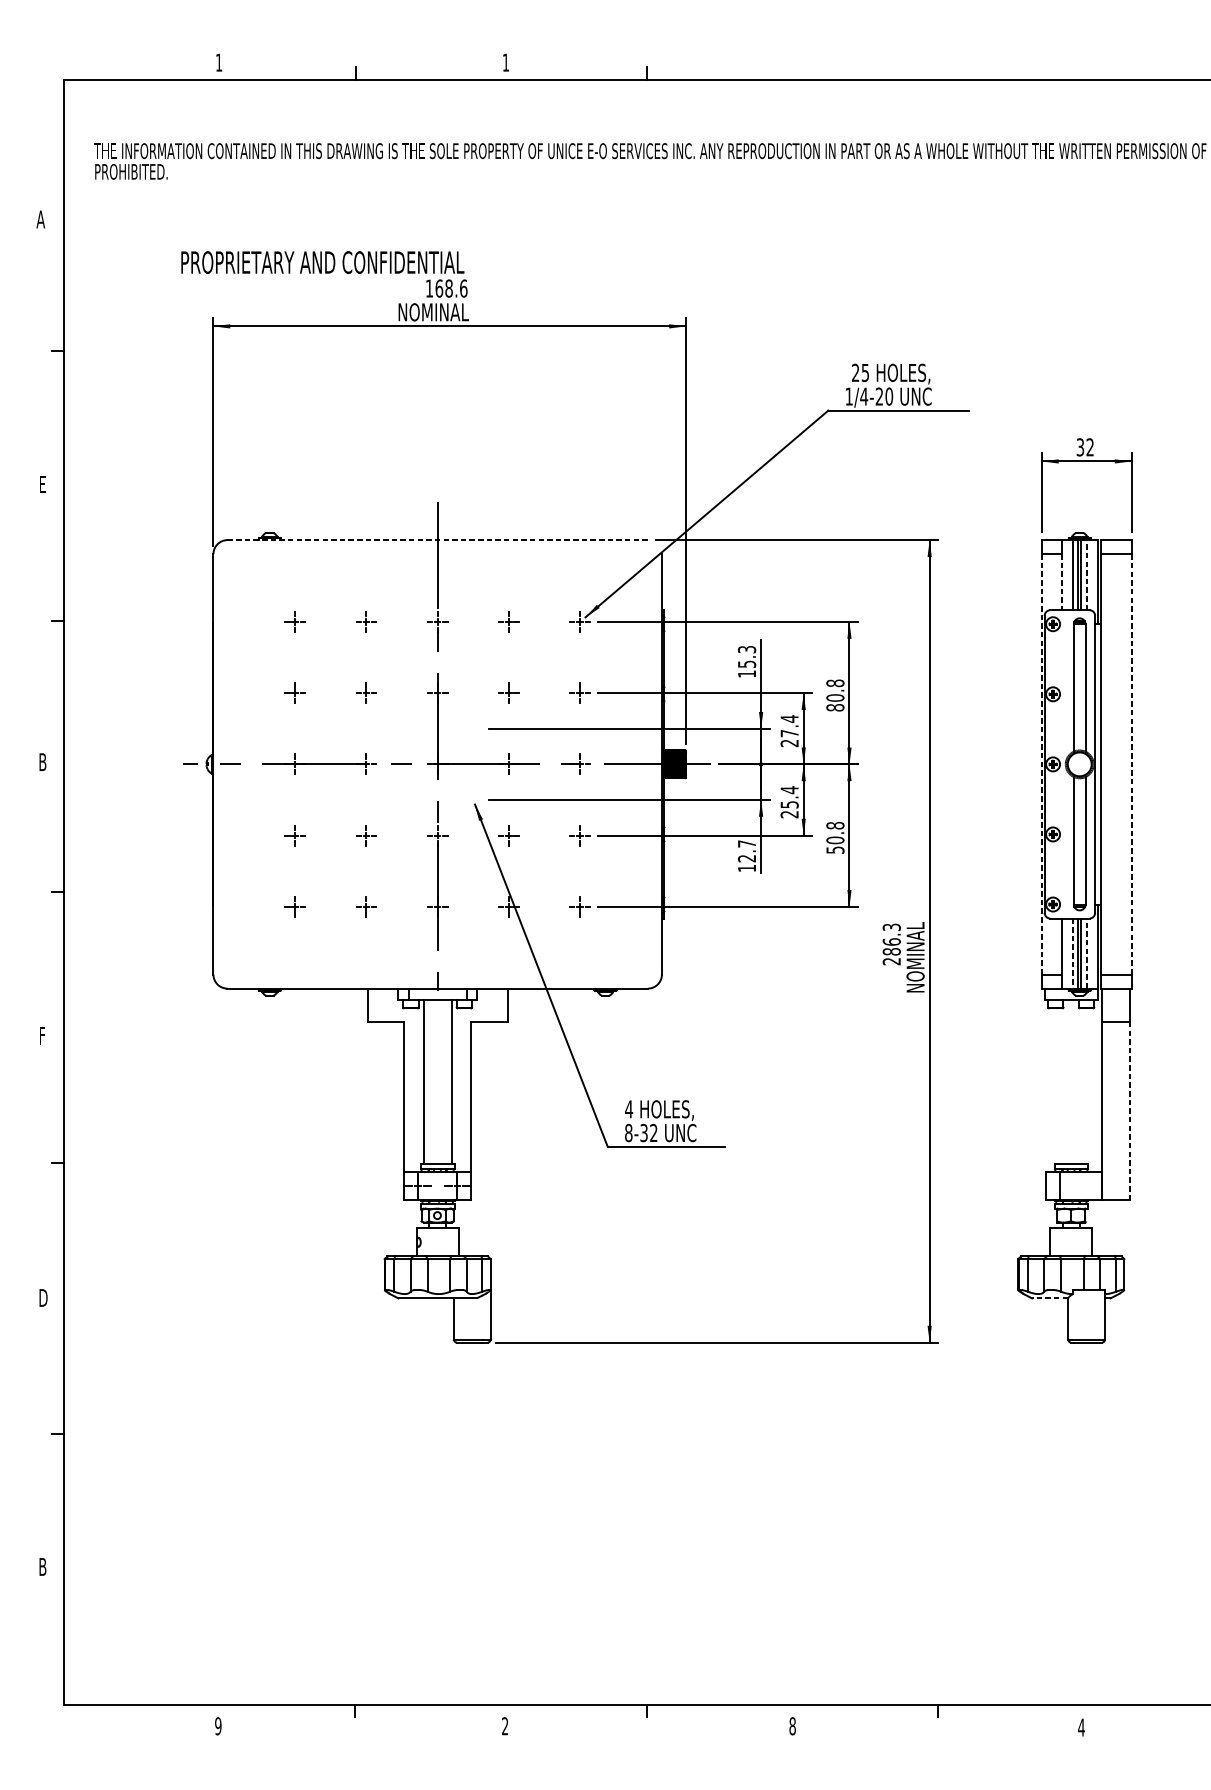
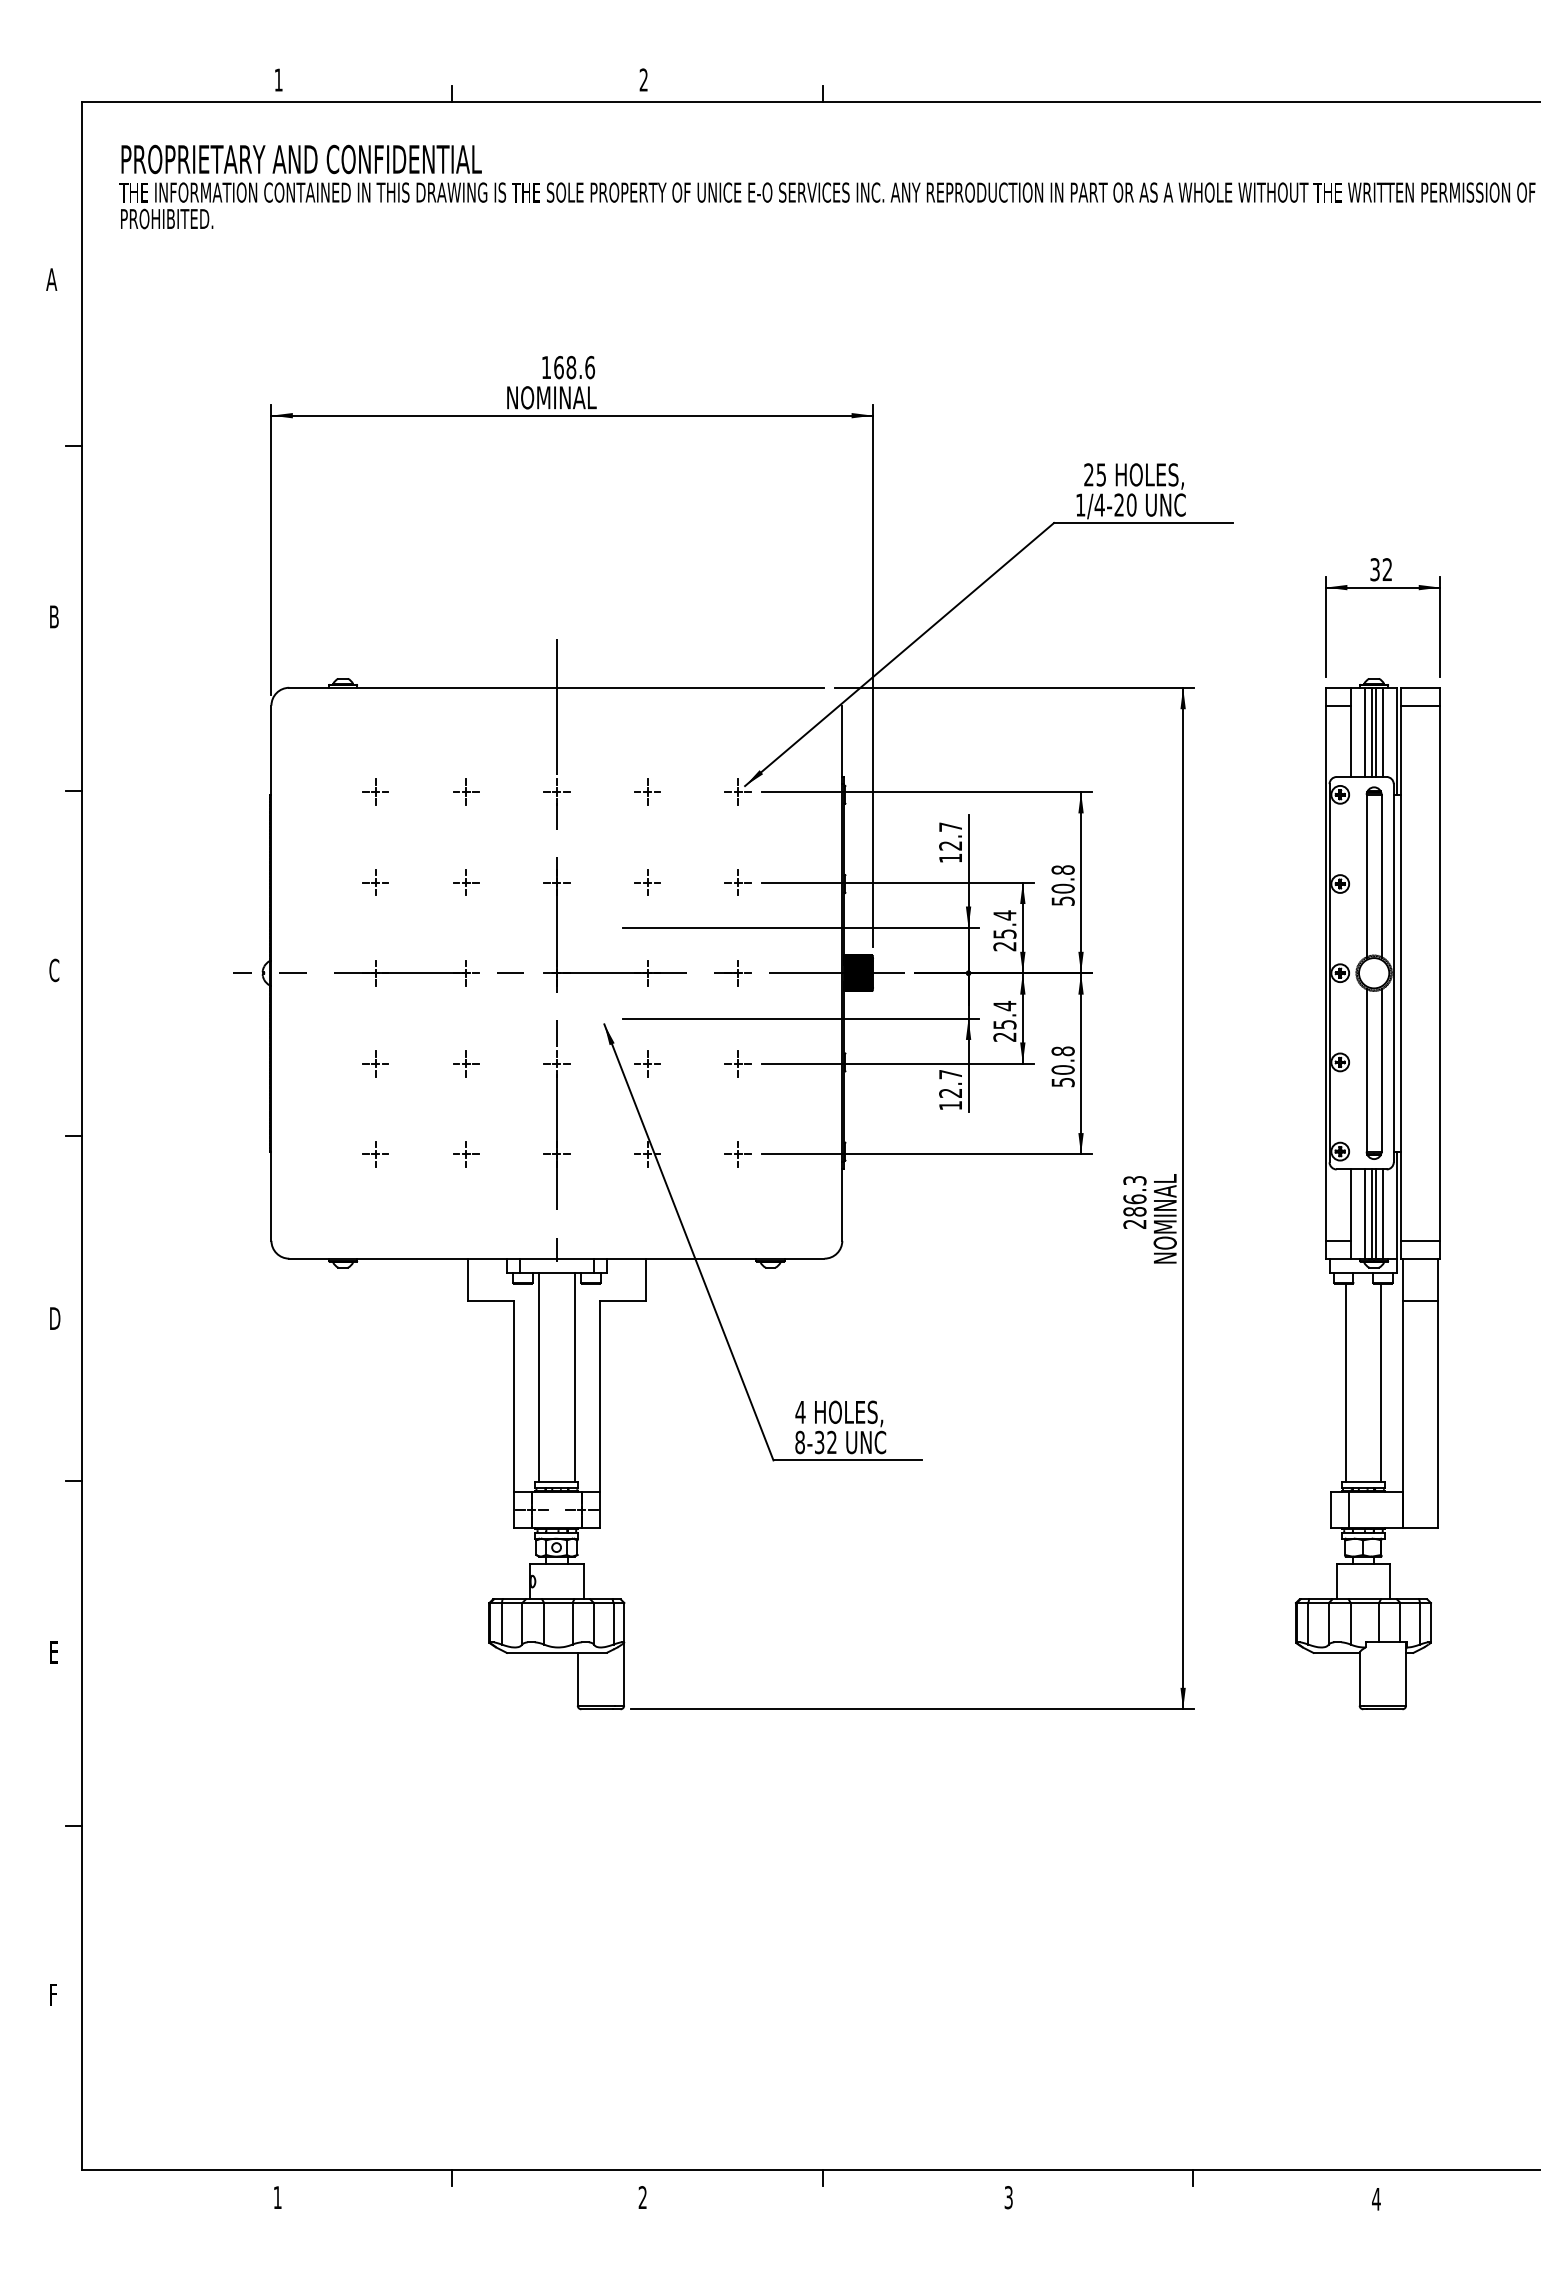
text: (505, 62) -> (643, 79), 1 -> 2
text: (322, 262) -> (301, 159), moved
text: (43, 484) -> (54, 616), E -> B
line: (437, 539) -> (556, 687), dashed -> solid
line: (1087, 575) -> (1383, 732), dashed -> solid
line: (1061, 582) -> (1350, 741), dashed -> solid
text: (746, 656) -> (950, 836), 15.3 -> 12.7
text: (834, 707) -> (1062, 900), 80.8 -> 50.8
text: (789, 733) -> (1004, 933), 27.4 -> 25.4
text: (43, 762) -> (54, 970), B -> C
line: (1041, 764) -> (1325, 973), dashed -> solid
line: (1131, 764) -> (1440, 973), dashed -> solid
line: (1072, 953) -> (1365, 1214), dashed -> solid
line: (1087, 953) -> (1383, 1214), dashed -> solid
text: (43, 1035) -> (55, 1318), F -> D
line: (1057, 1085) -> (1345, 1382), added
line: (1085, 1085) -> (1381, 1382), added
line: (1130, 1111) -> (1438, 1414), dashed -> solid
text: (43, 1298) -> (55, 1652), D -> E
line: (1050, 1298) -> (1336, 1652), dashed -> solid
text: (43, 1566) -> (54, 1994), B -> F
text: (218, 1726) -> (277, 2197), 9 -> 1
text: (792, 1726) -> (1008, 2197), 8 -> 3

